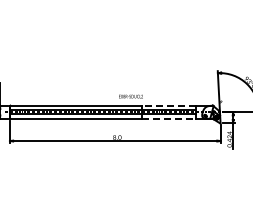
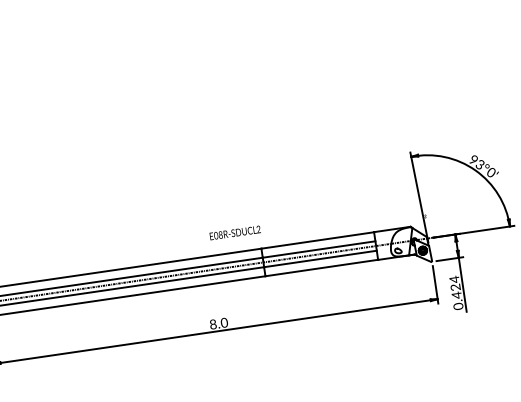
line: (168, 105) -> (316, 240), dashed -> solid
line: (168, 118) -> (320, 267), dashed -> solid

